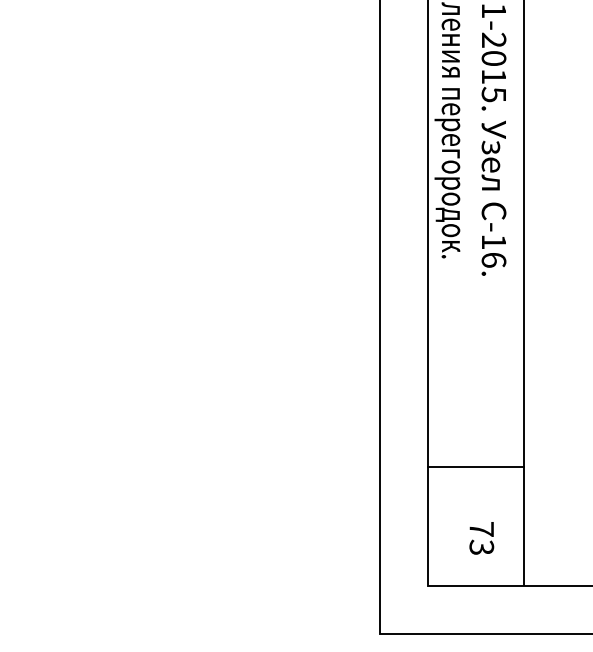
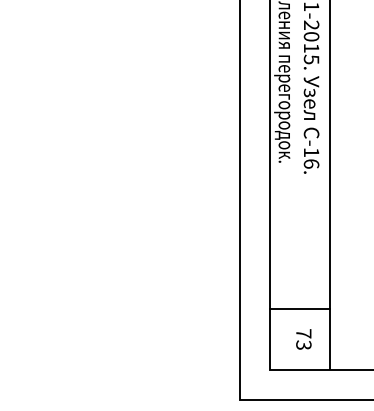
line: (474, 467) -> (299, 309), moved

